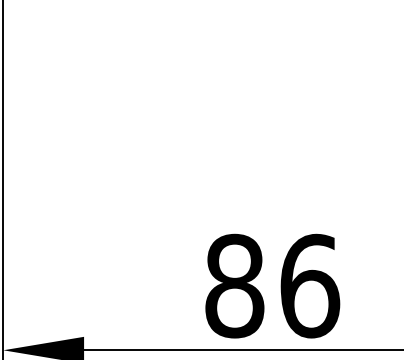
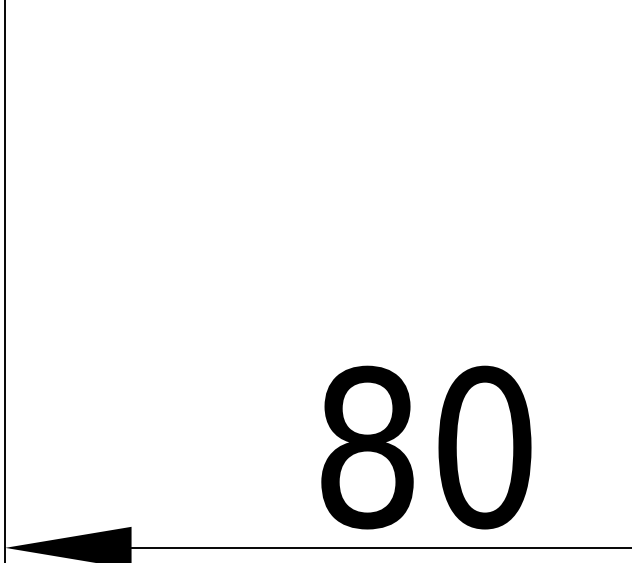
text: (310, 285) -> (485, 446), 86 -> 80

